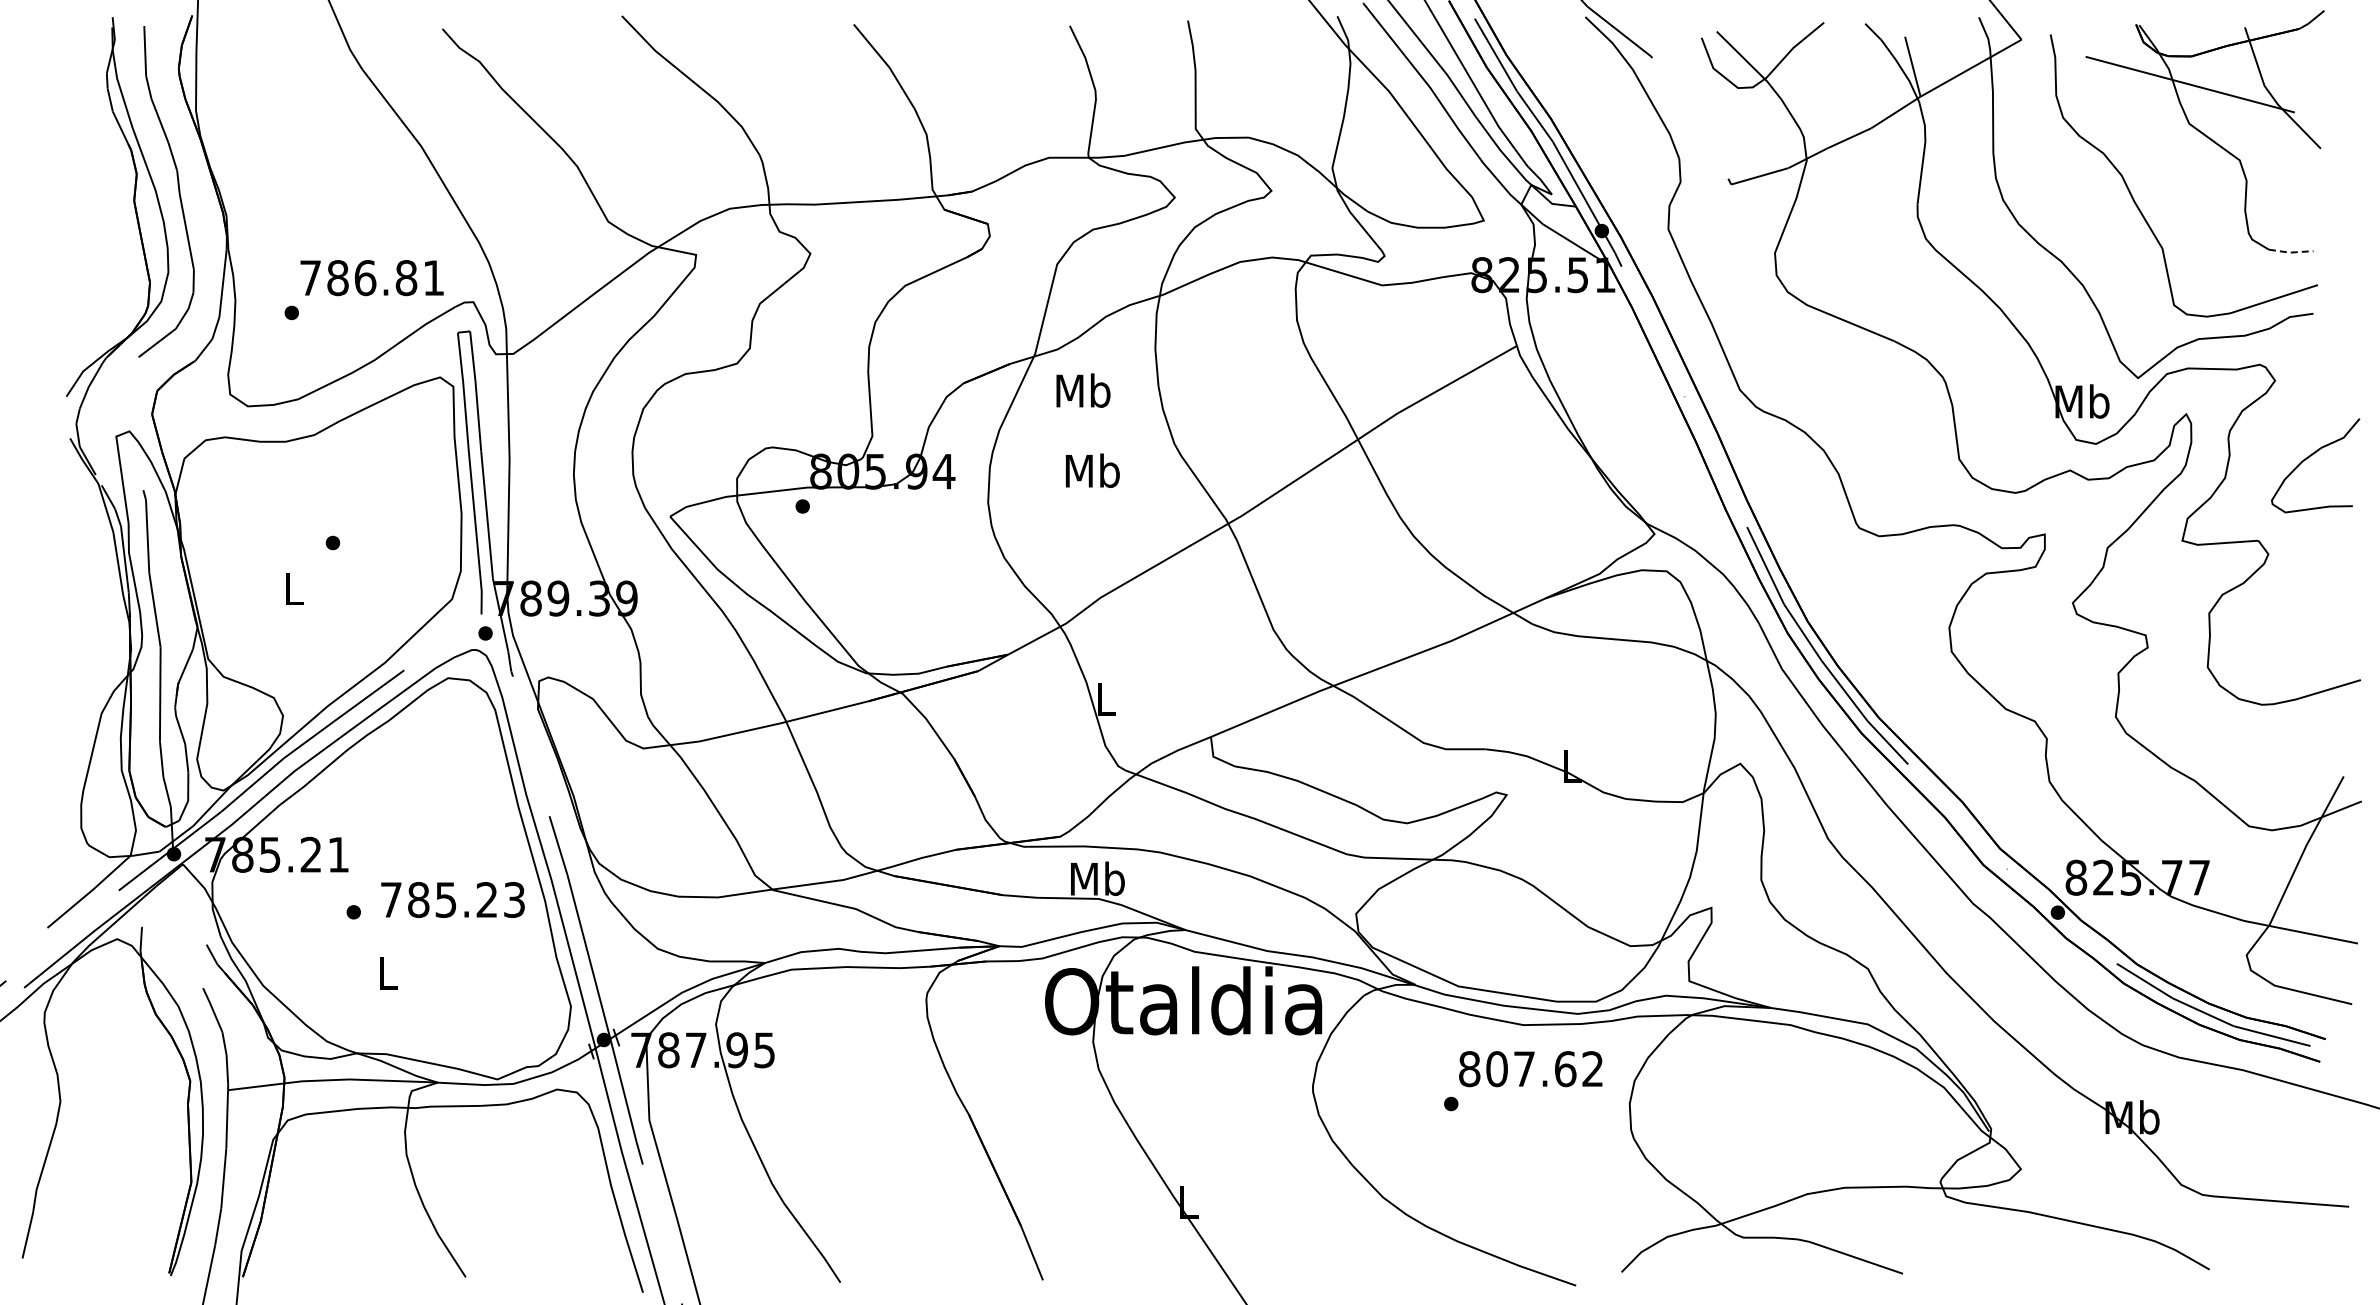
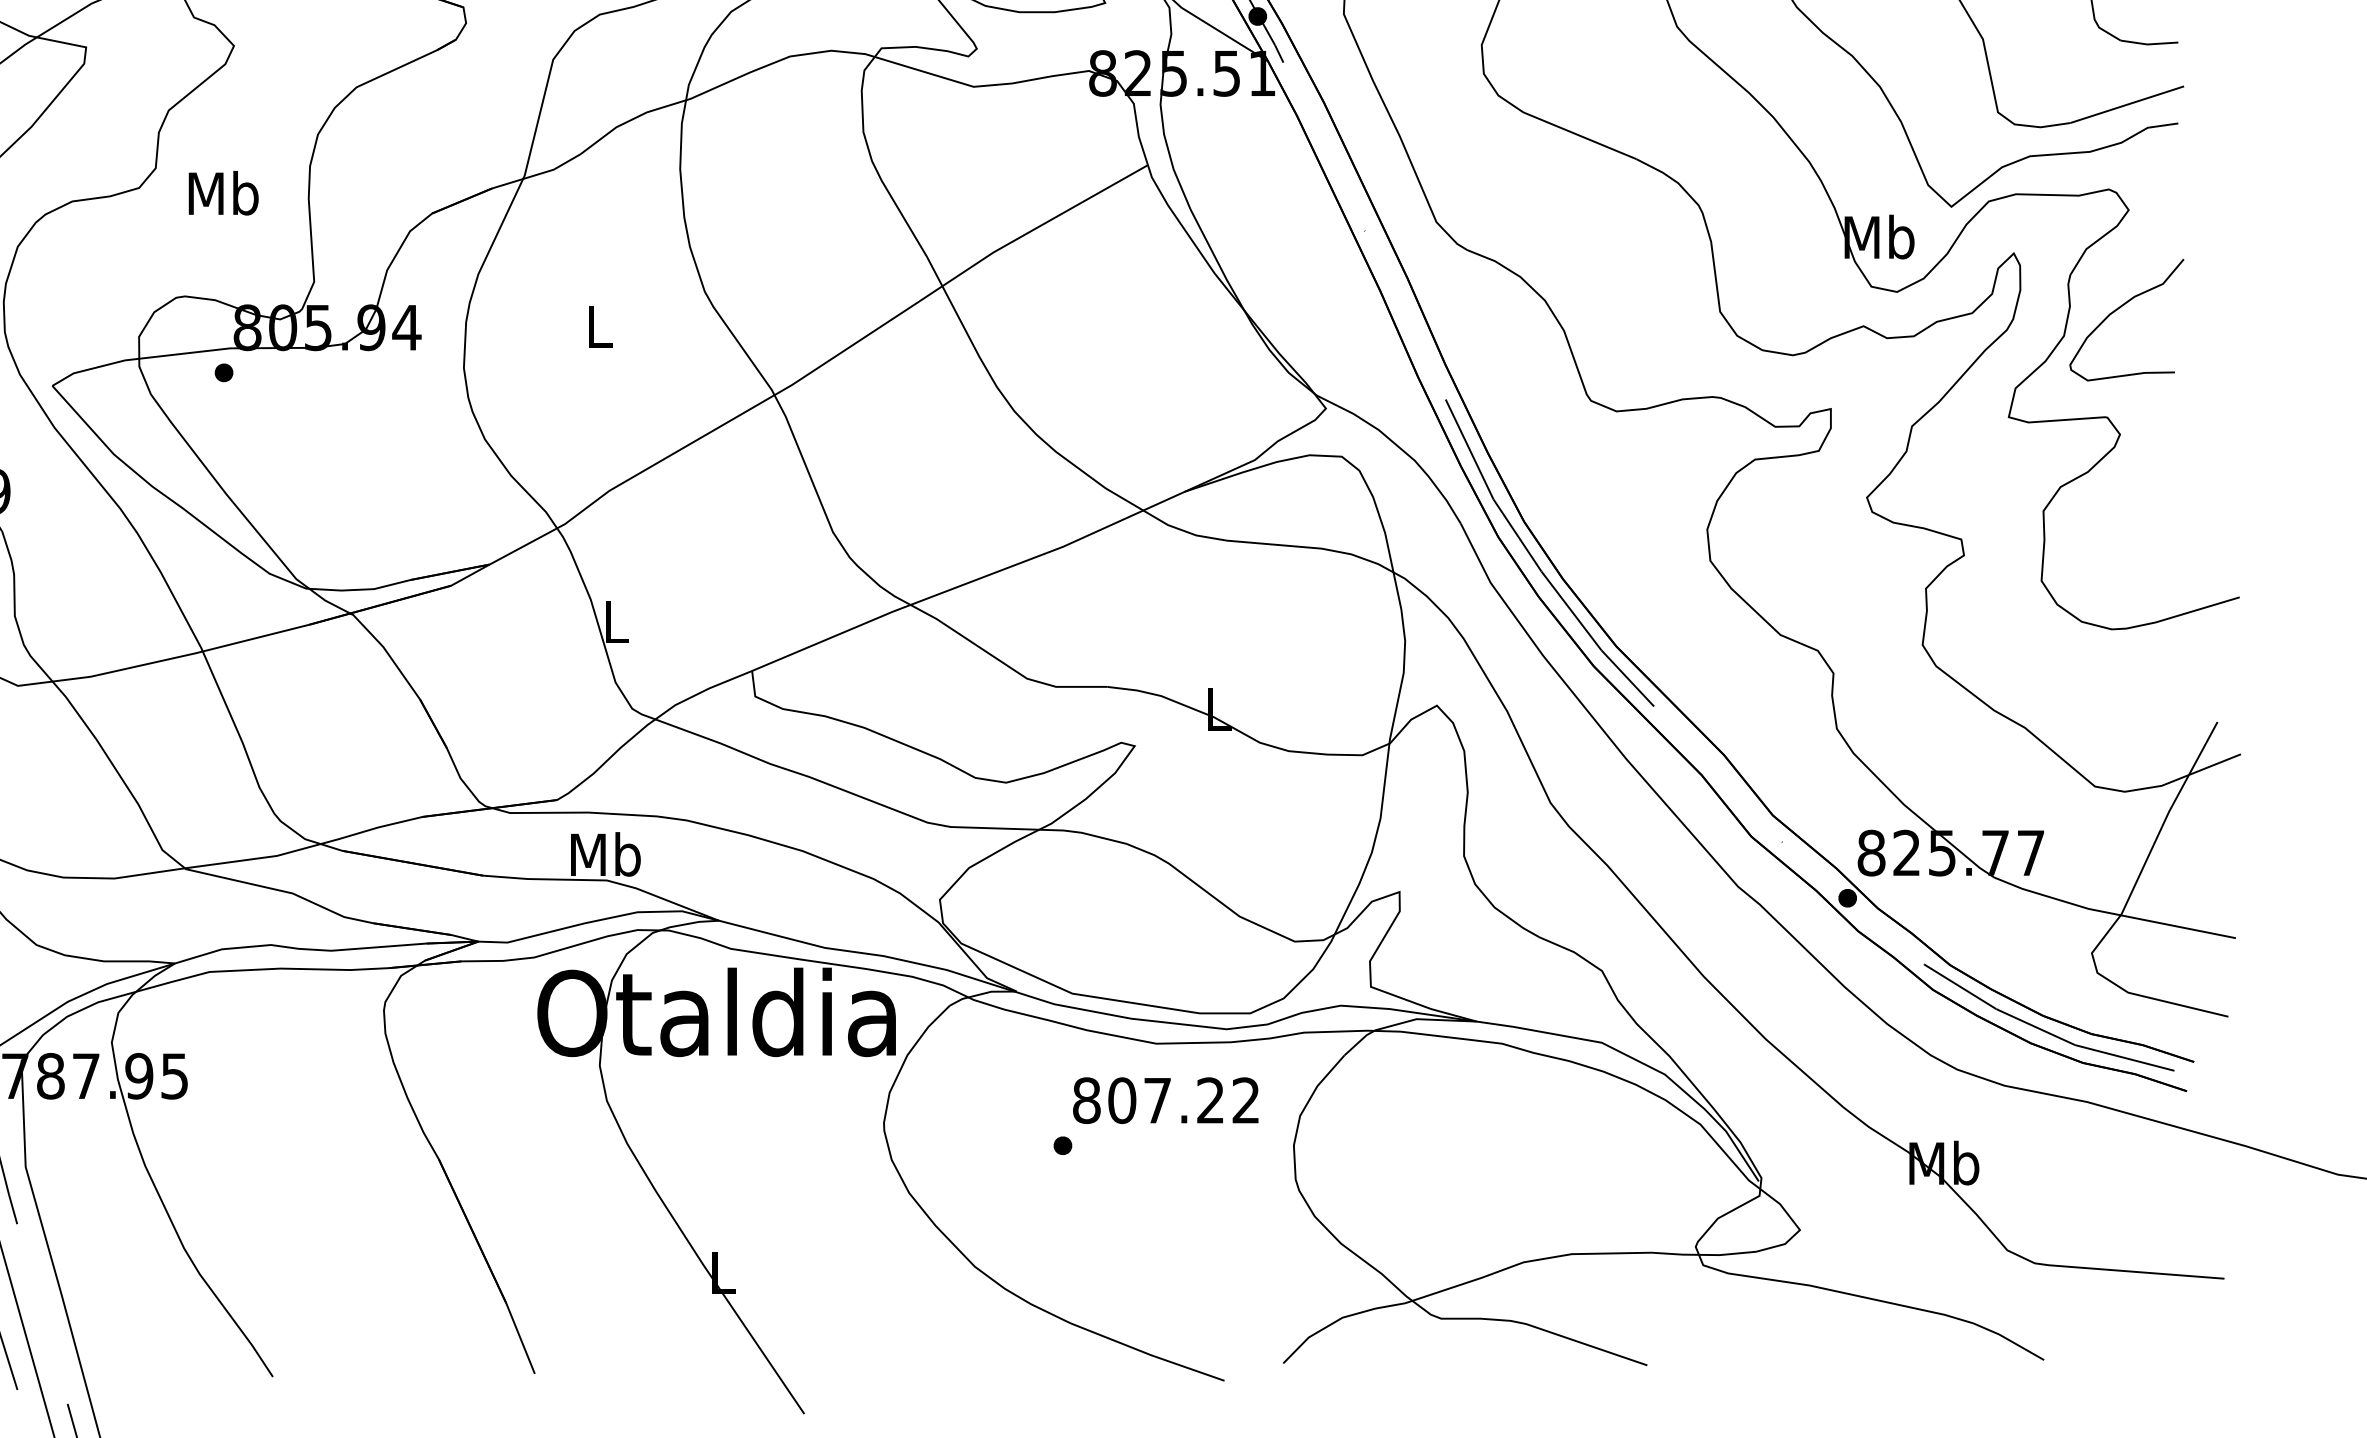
line: (2291, 252) -> (2149, 44), dashed -> solid
text: (1083, 390) -> (223, 193), moved
curve: (2311, 456) -> (2121, 308), moved
text: (1092, 470) -> (598, 326), Mb -> L
text: (1565, 1069) -> (1210, 1101), 807.62 -> 807.22

